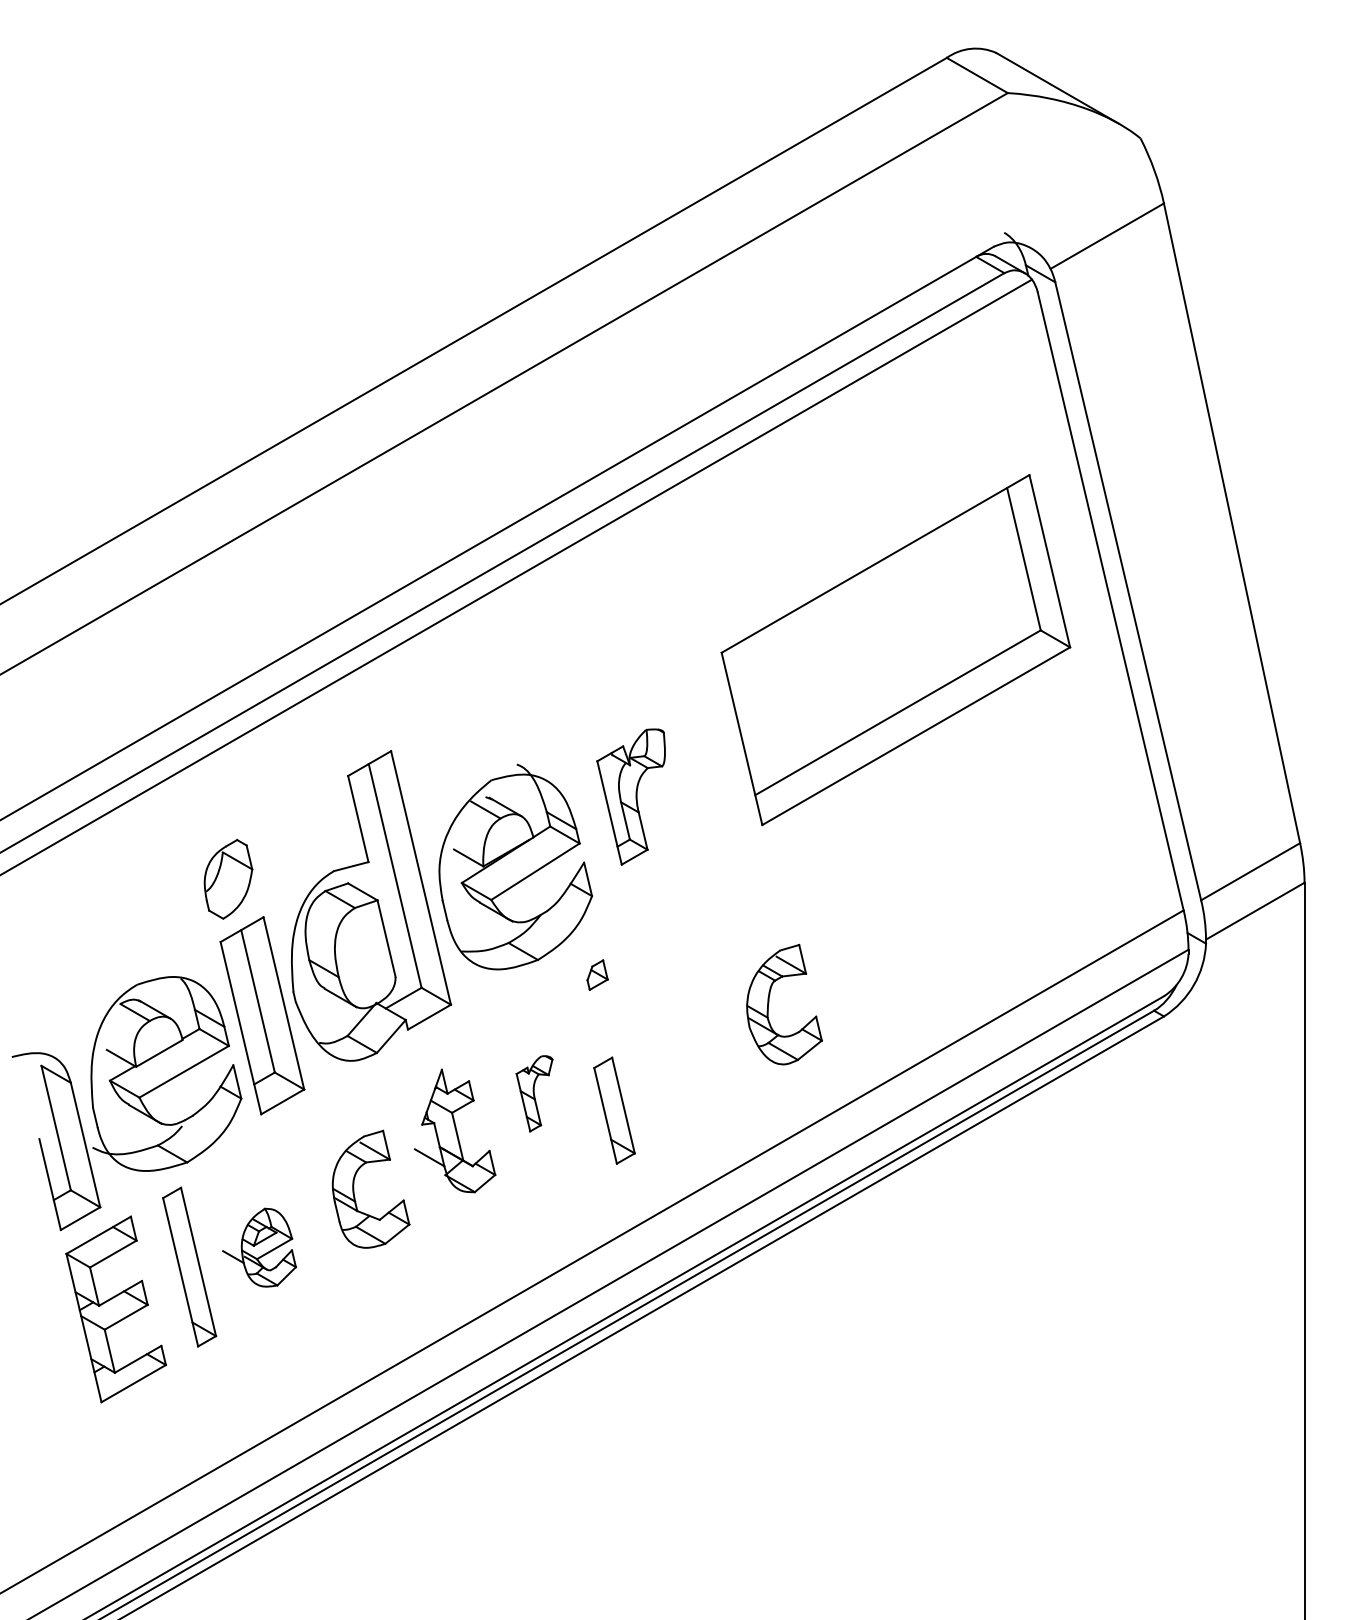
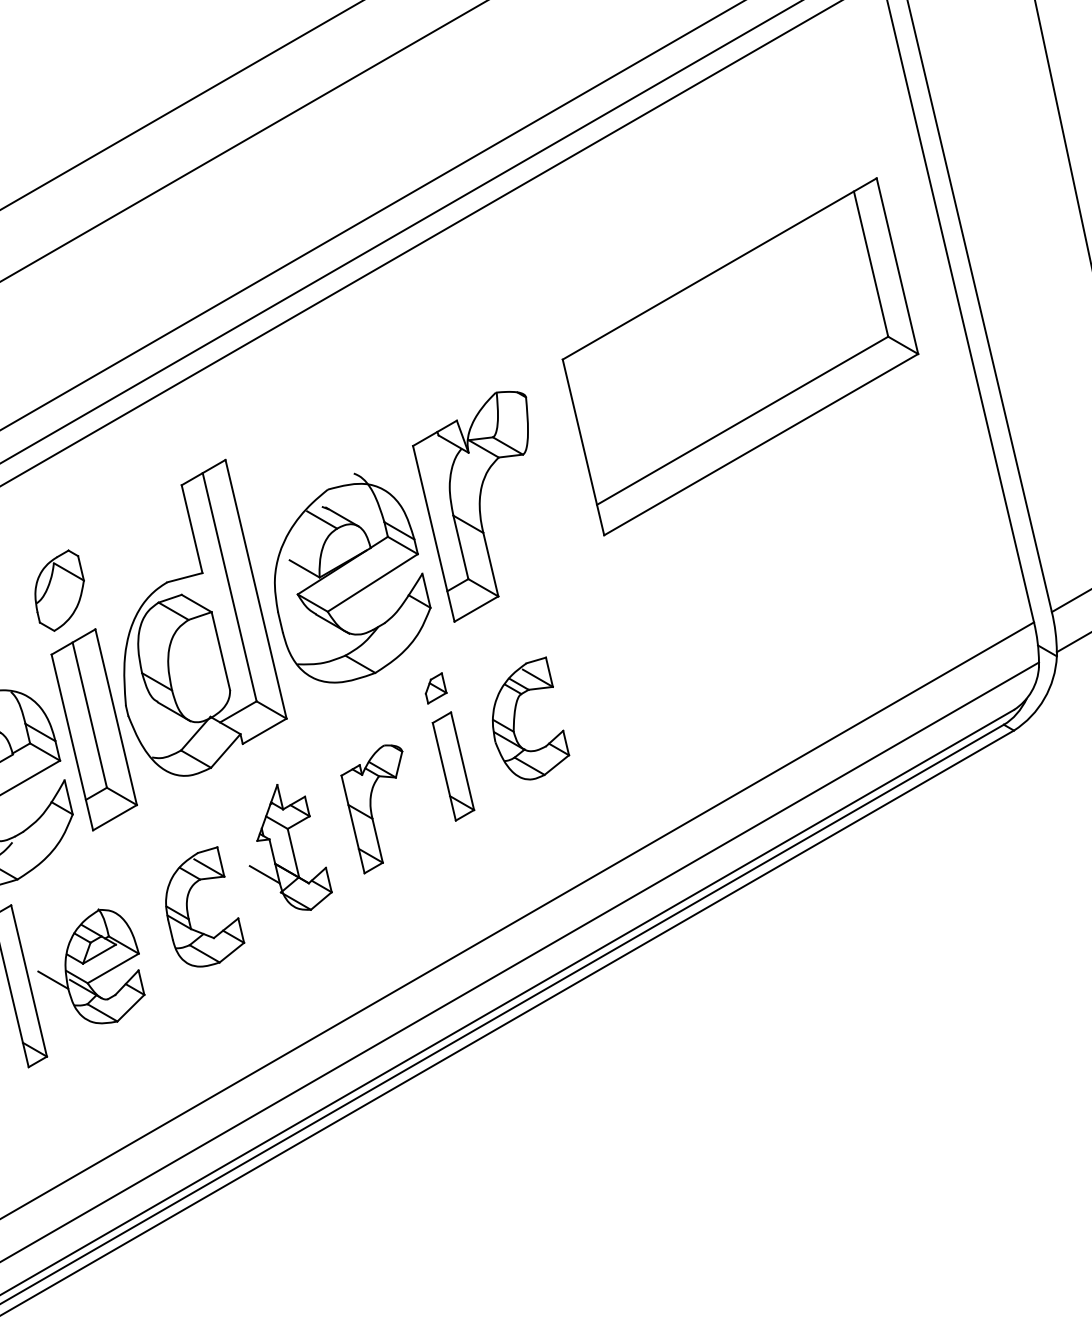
part: (630, 796) -> (469, 506), size x1.67
part: (769, 1003) -> (515, 717), moved
part: (534, 1093) -> (371, 809), size x1.67
part: (614, 1110) -> (453, 766), moved
part: (259, 1247) -> (91, 966), size x1.43

